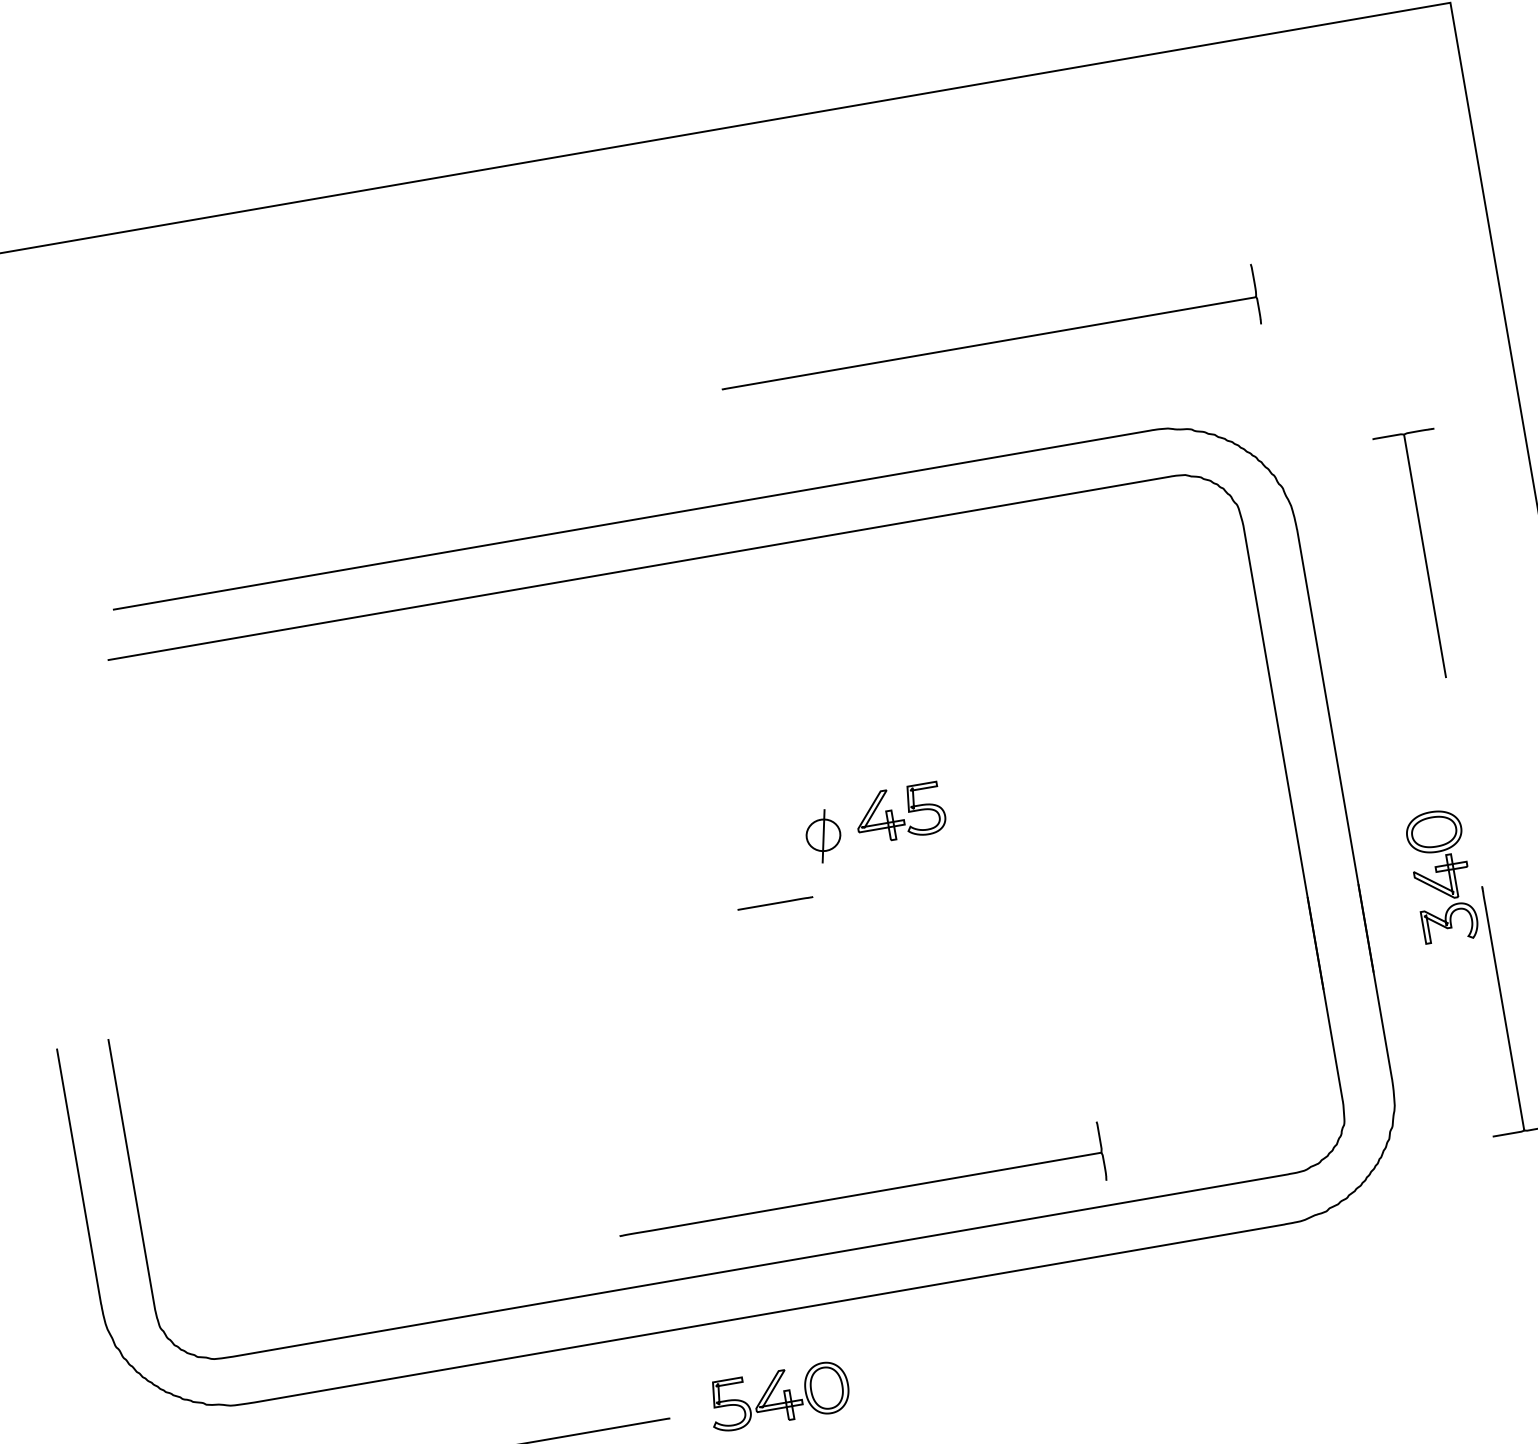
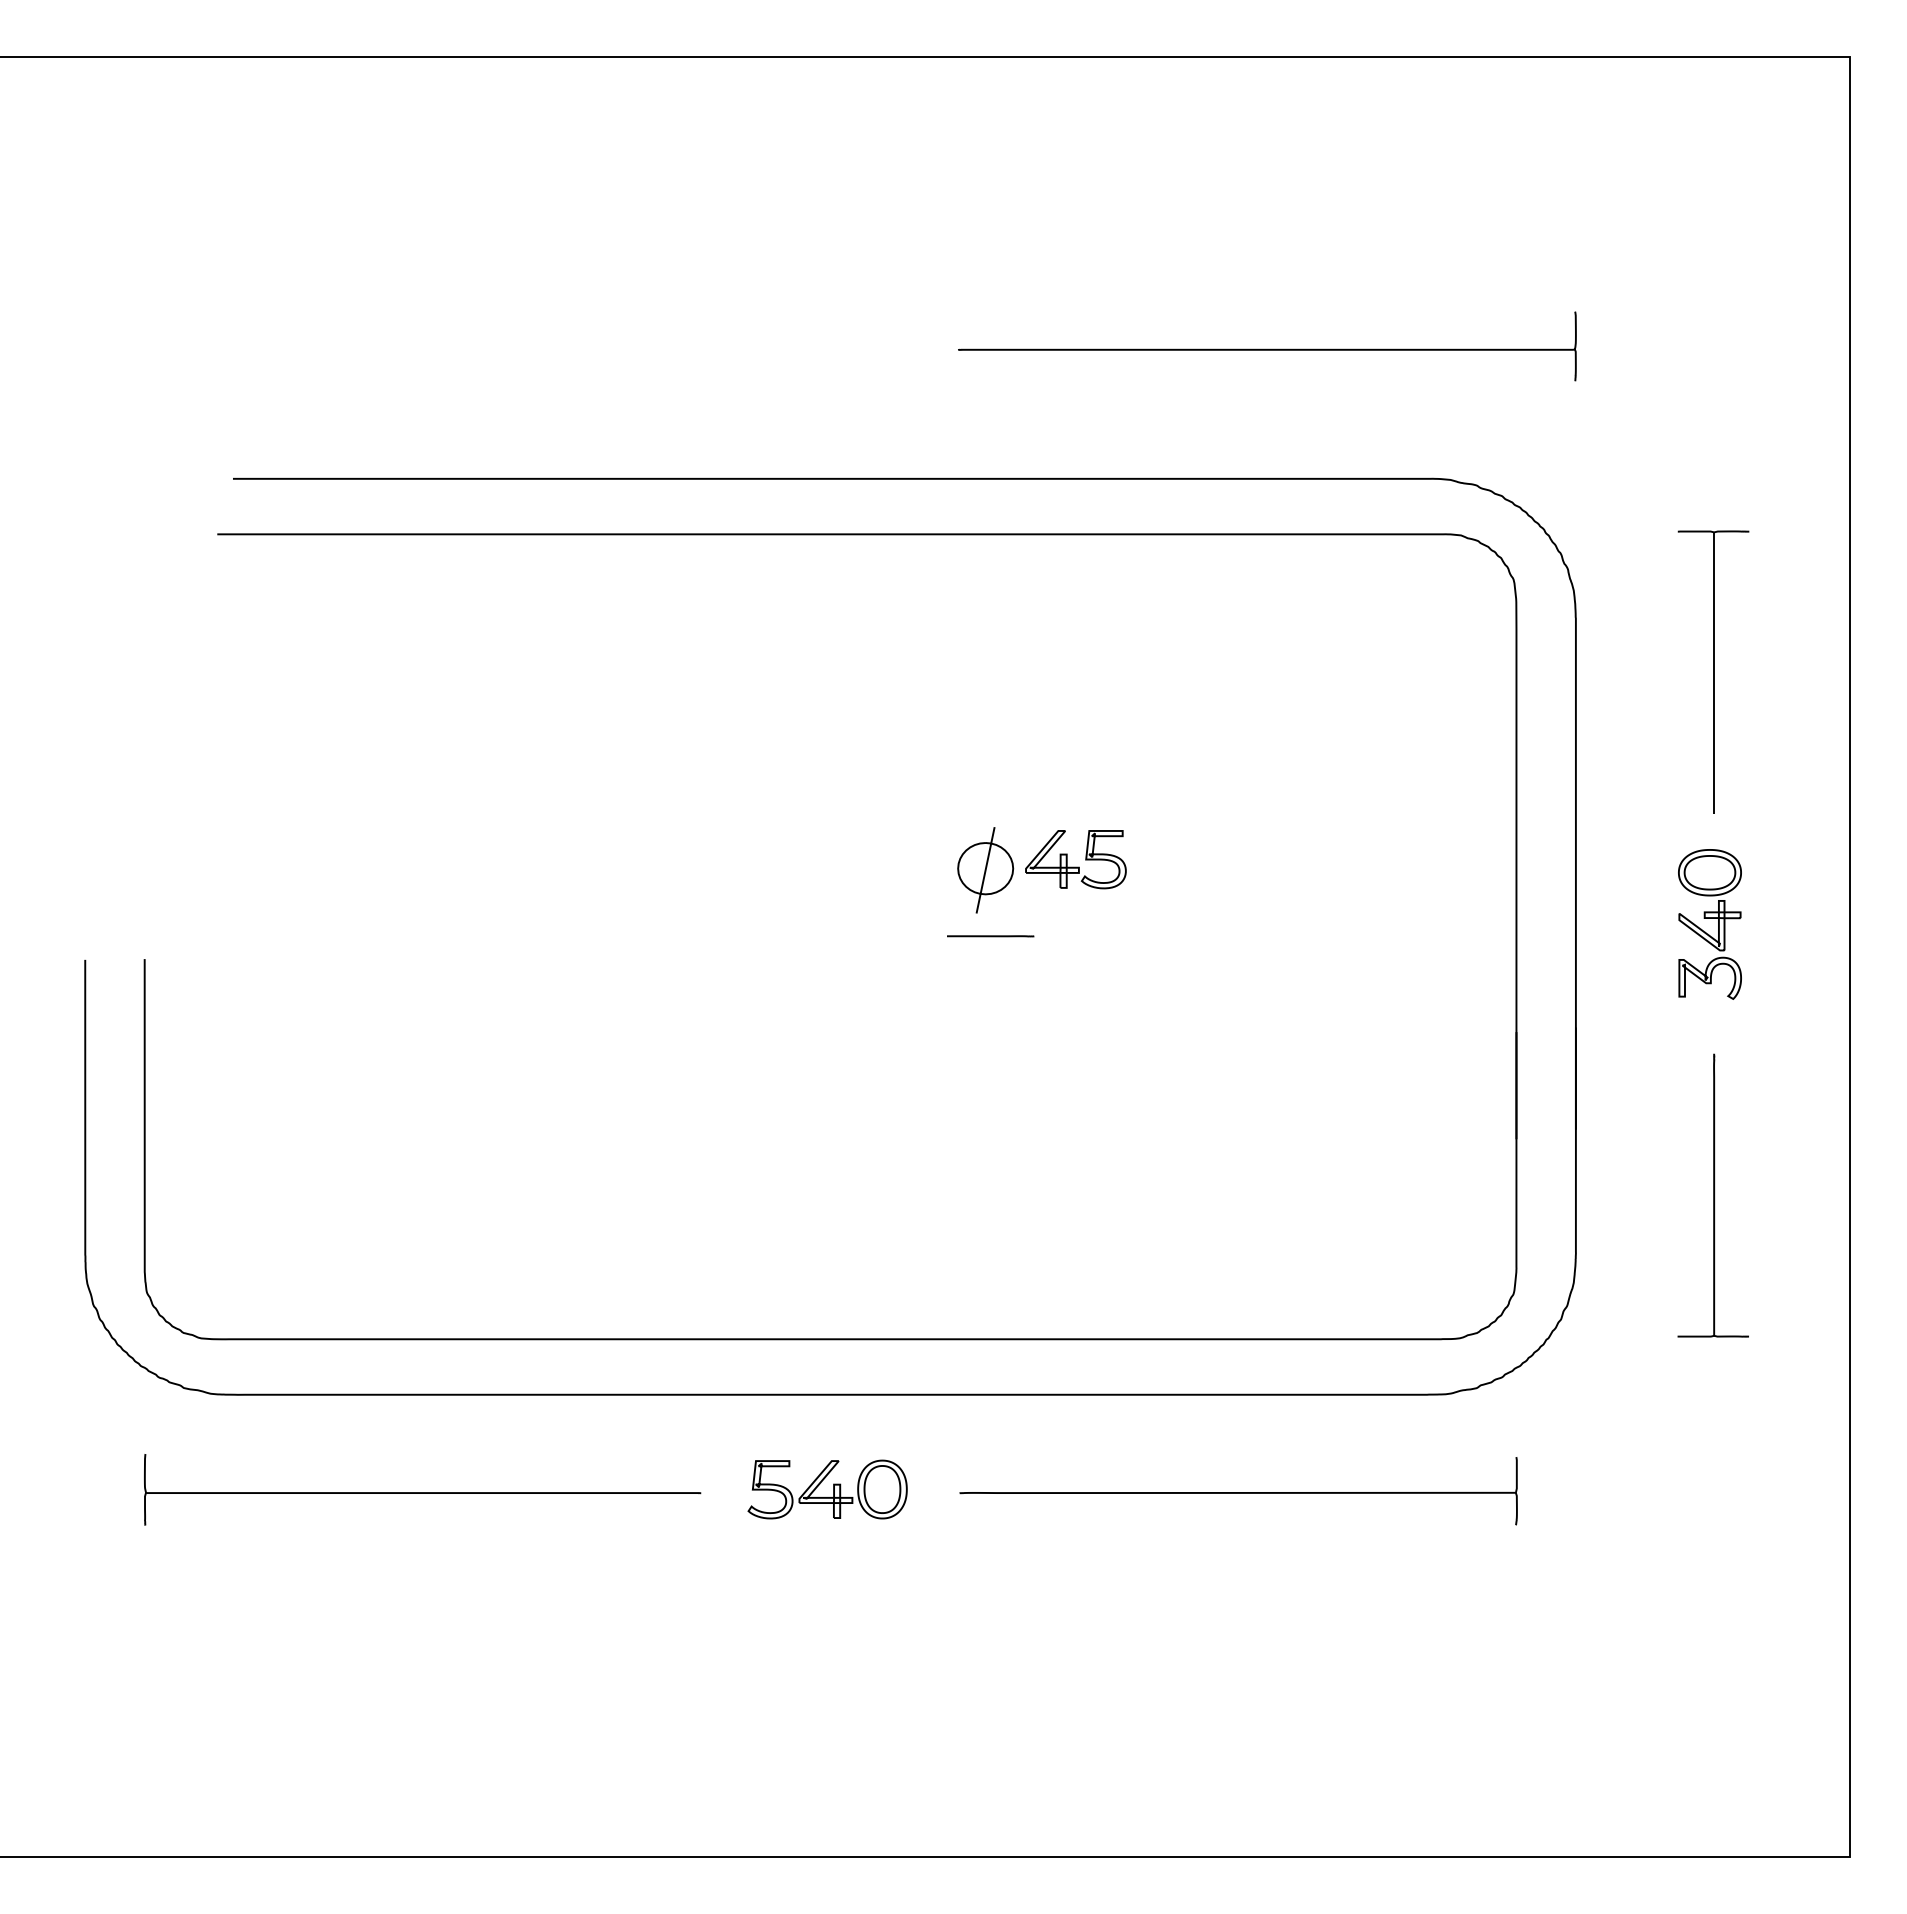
part: (823, 836) -> (985, 870), size x1.43
part: (1441, 876) -> (1709, 924), moved
line: (775, 903) -> (990, 936), moved
part: (860, 1193) -> (1238, 1491), moved

